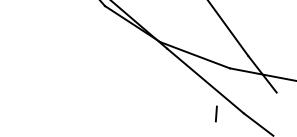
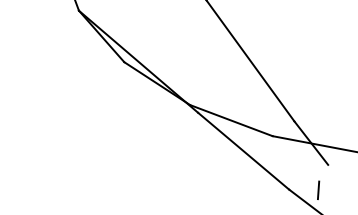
line: (216, 113) -> (318, 189), moved

